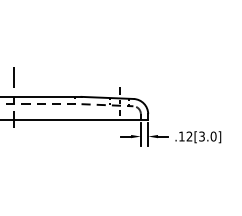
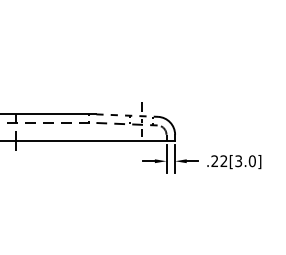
line: (13, 77) -> (15, 91), removed
line: (107, 97) -> (127, 115), solid -> dashed
text: (181, 135) -> (214, 160), .12[3.0] -> .22[3.0]

